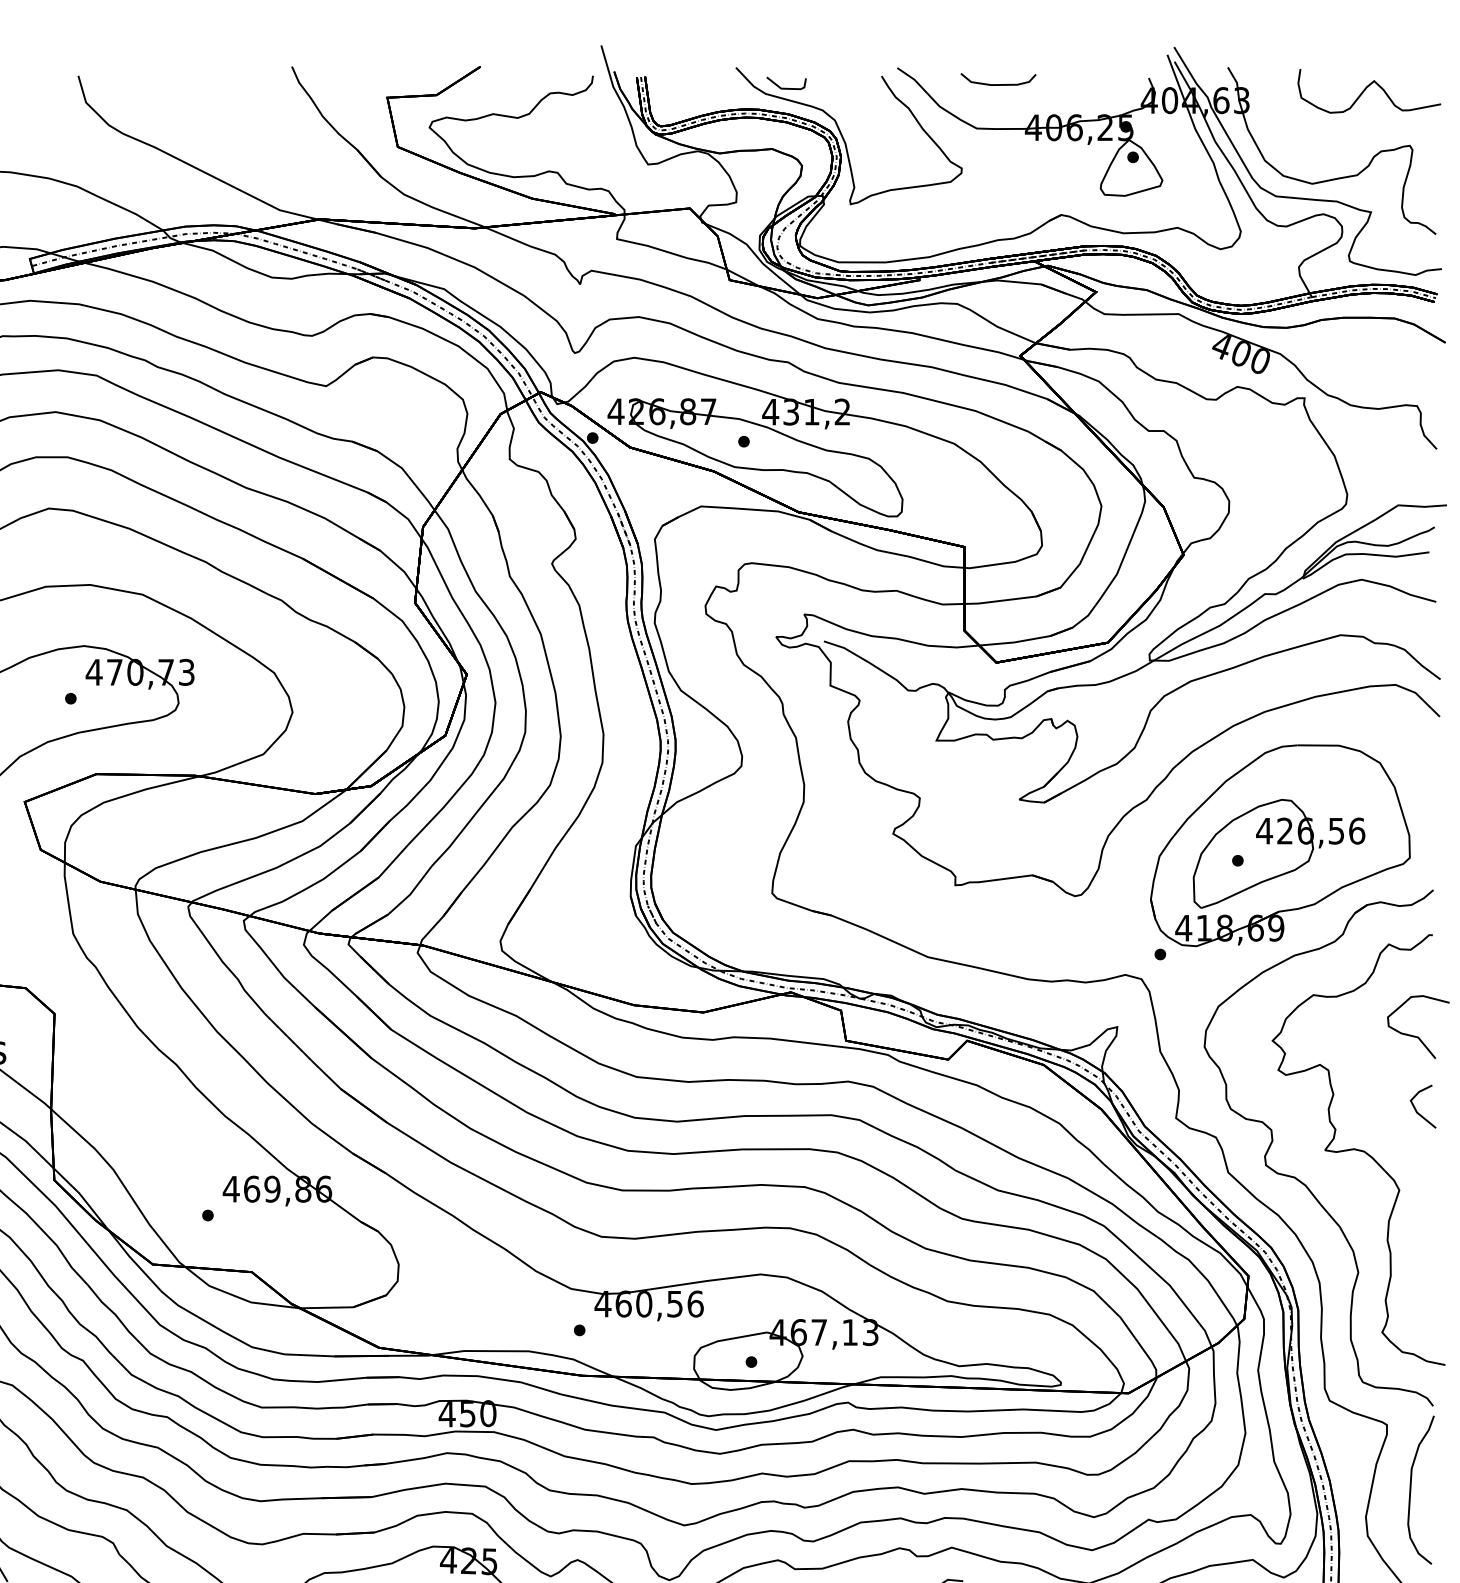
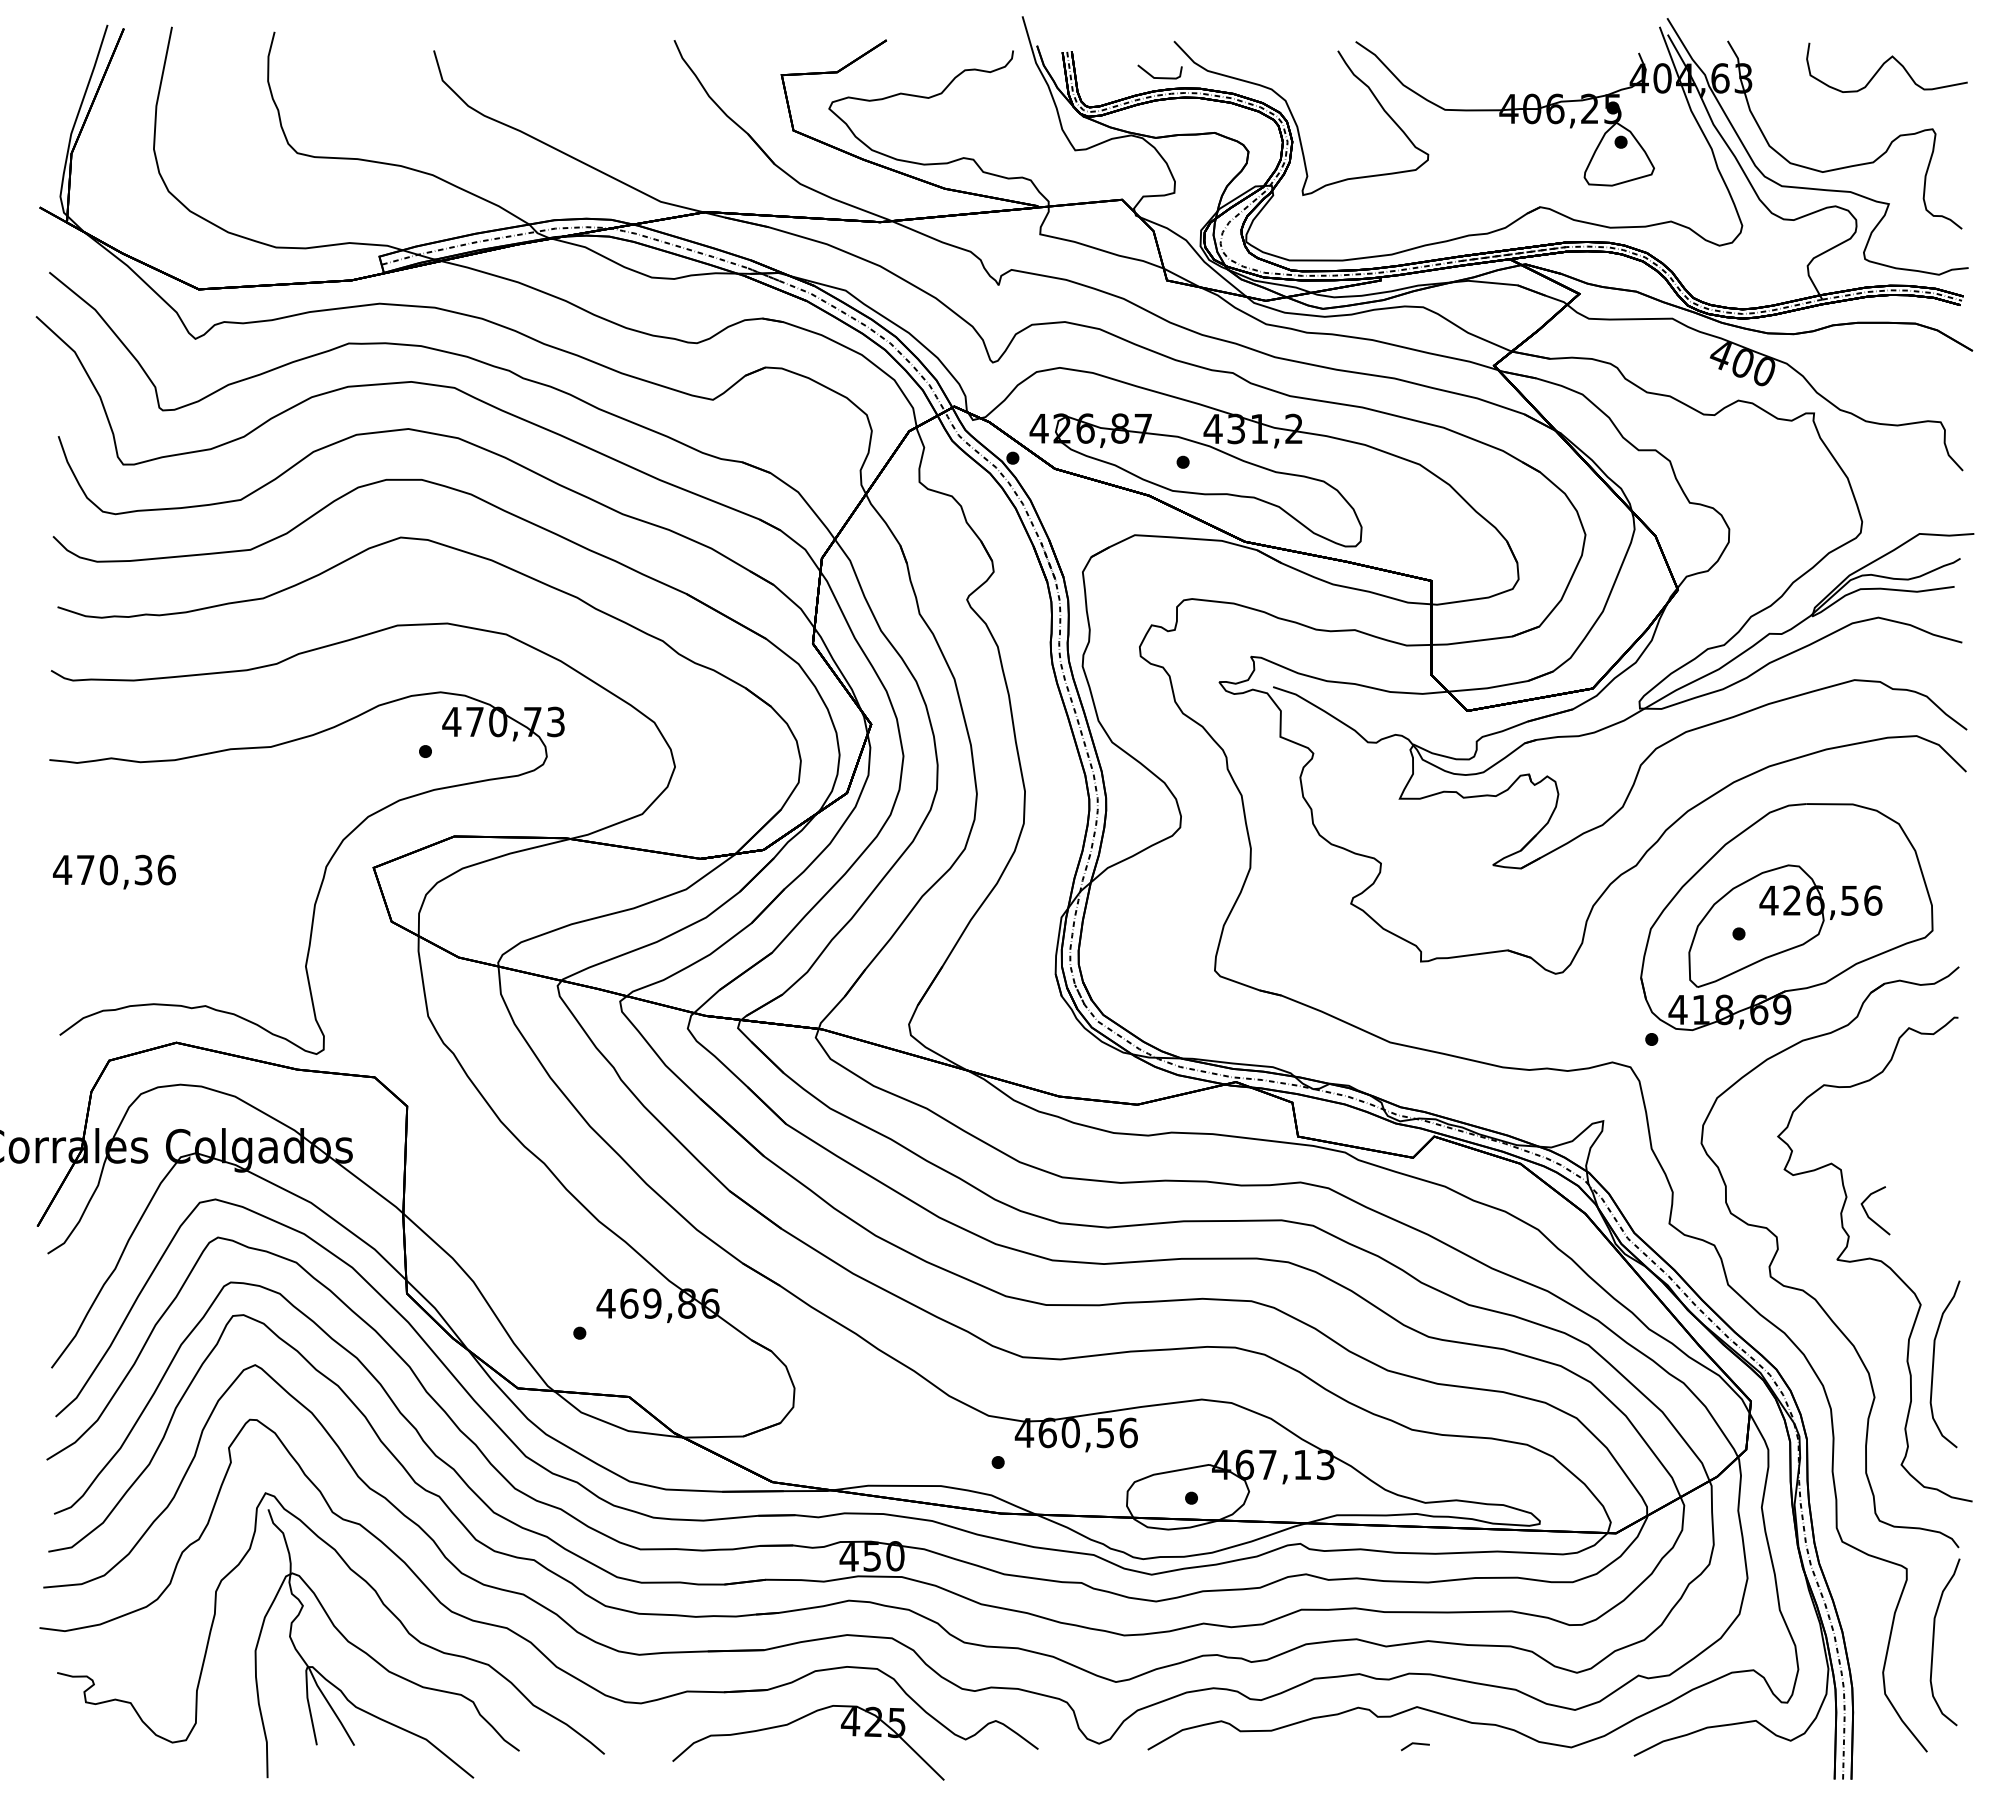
curve: (1000, 83) -> (1471, 59), removed
line: (786, 88) -> (1159, 77), moved
curve: (1417, 1036) -> (1941, 1131), removed
line: (1416, 1110) -> (1868, 1214), moved
curve: (1411, 1242) -> (1934, 1363), added

